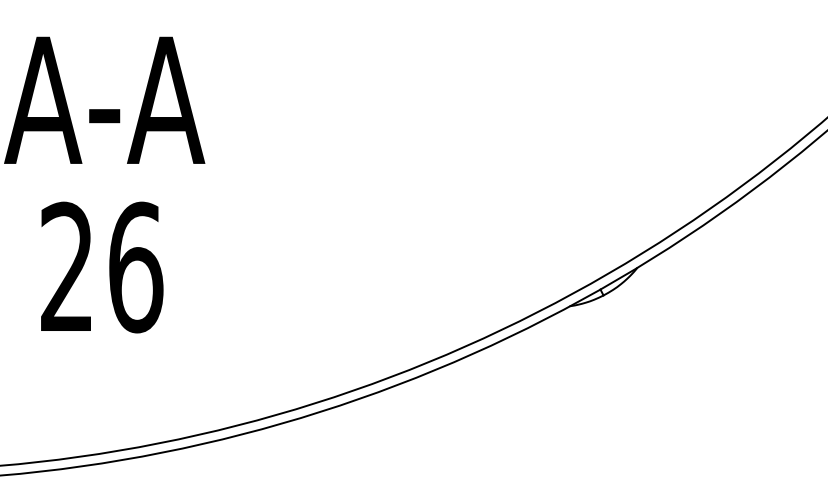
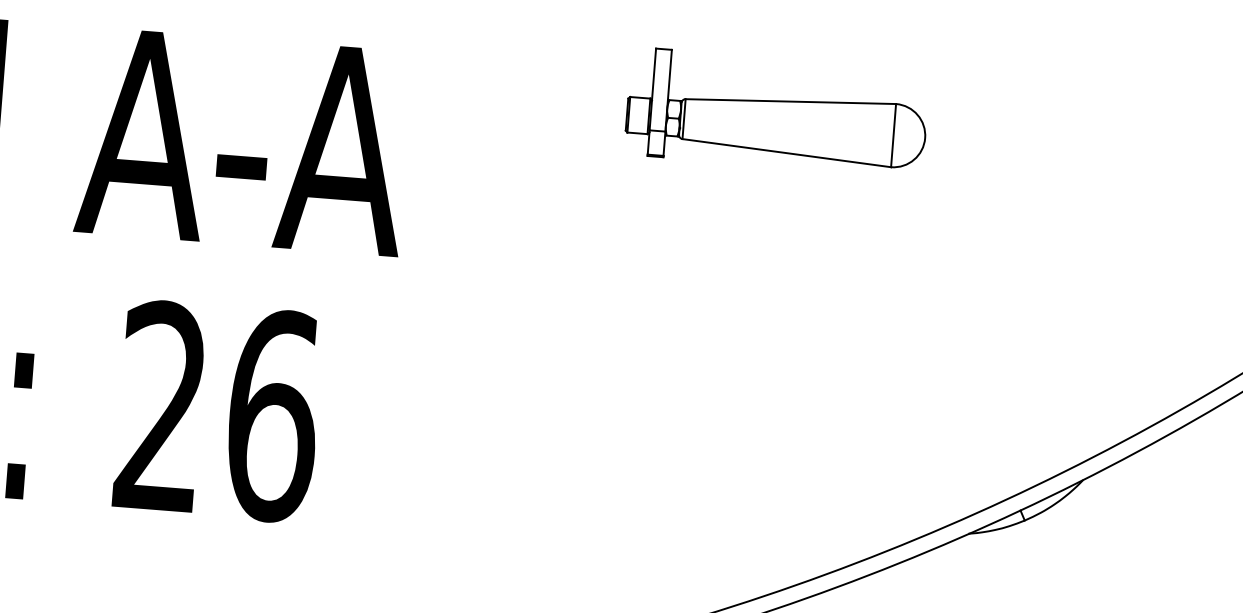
part: (431, 55) -> (777, 110), added

